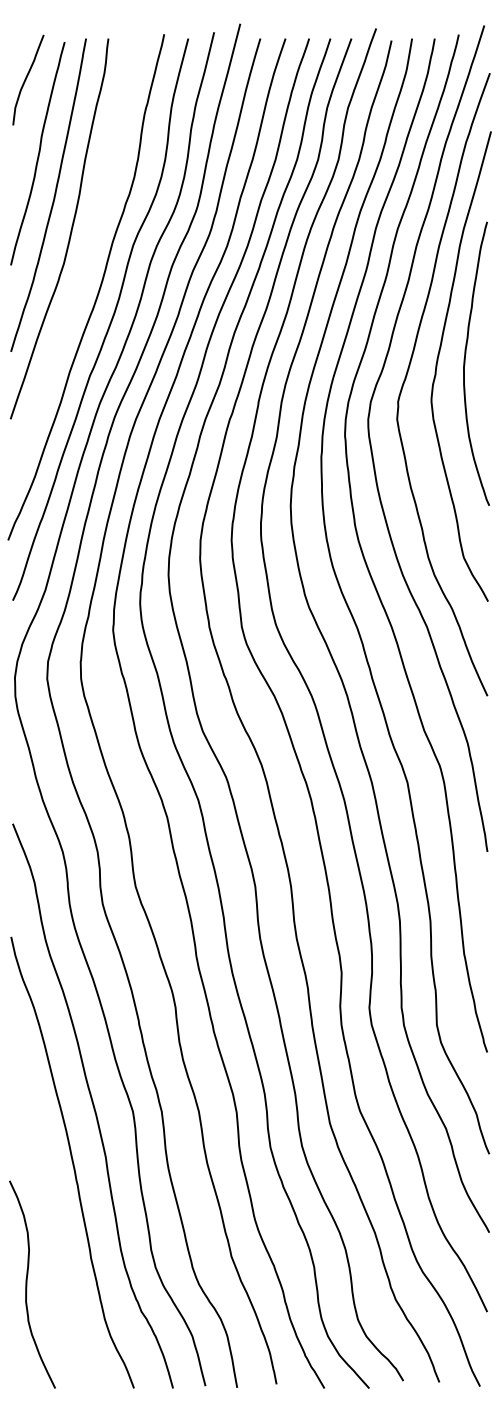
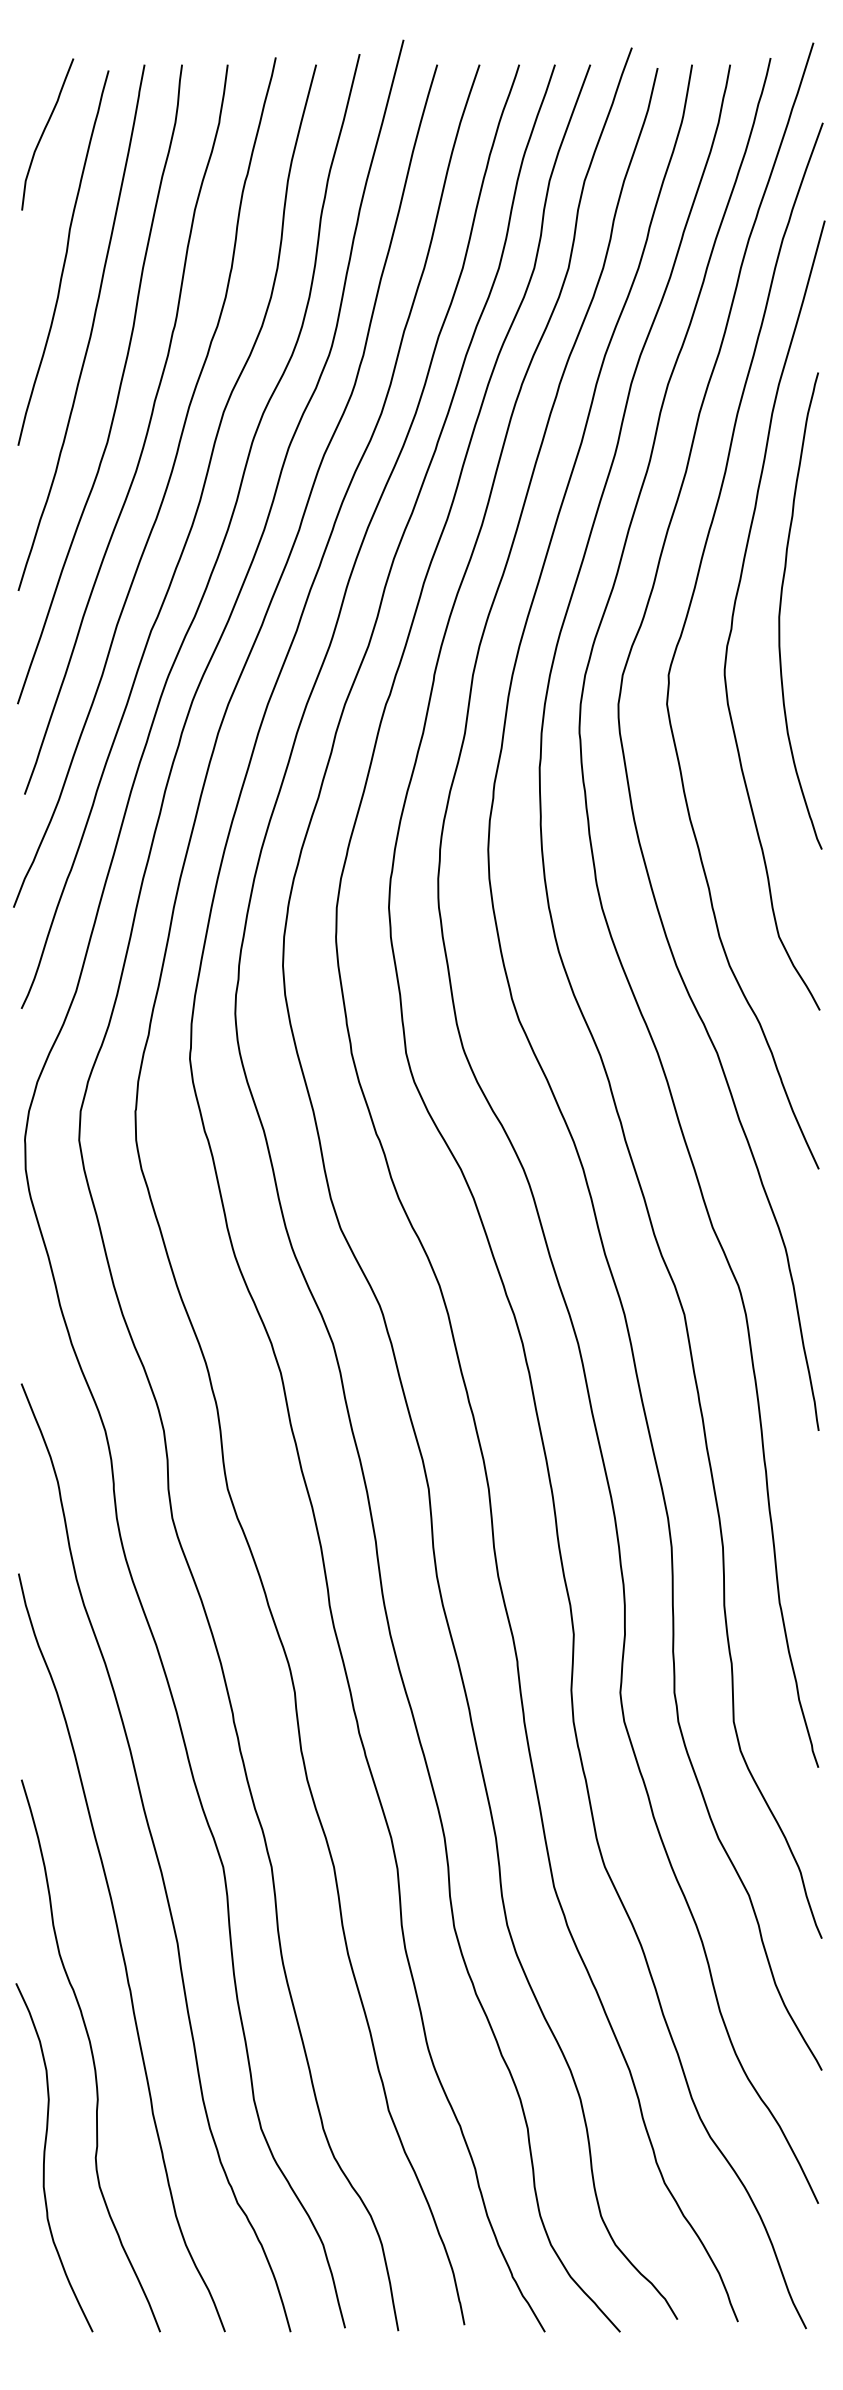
curve: (86, 257) -> (145, 432), added
curve: (54, 1223) -> (91, 2055), added

